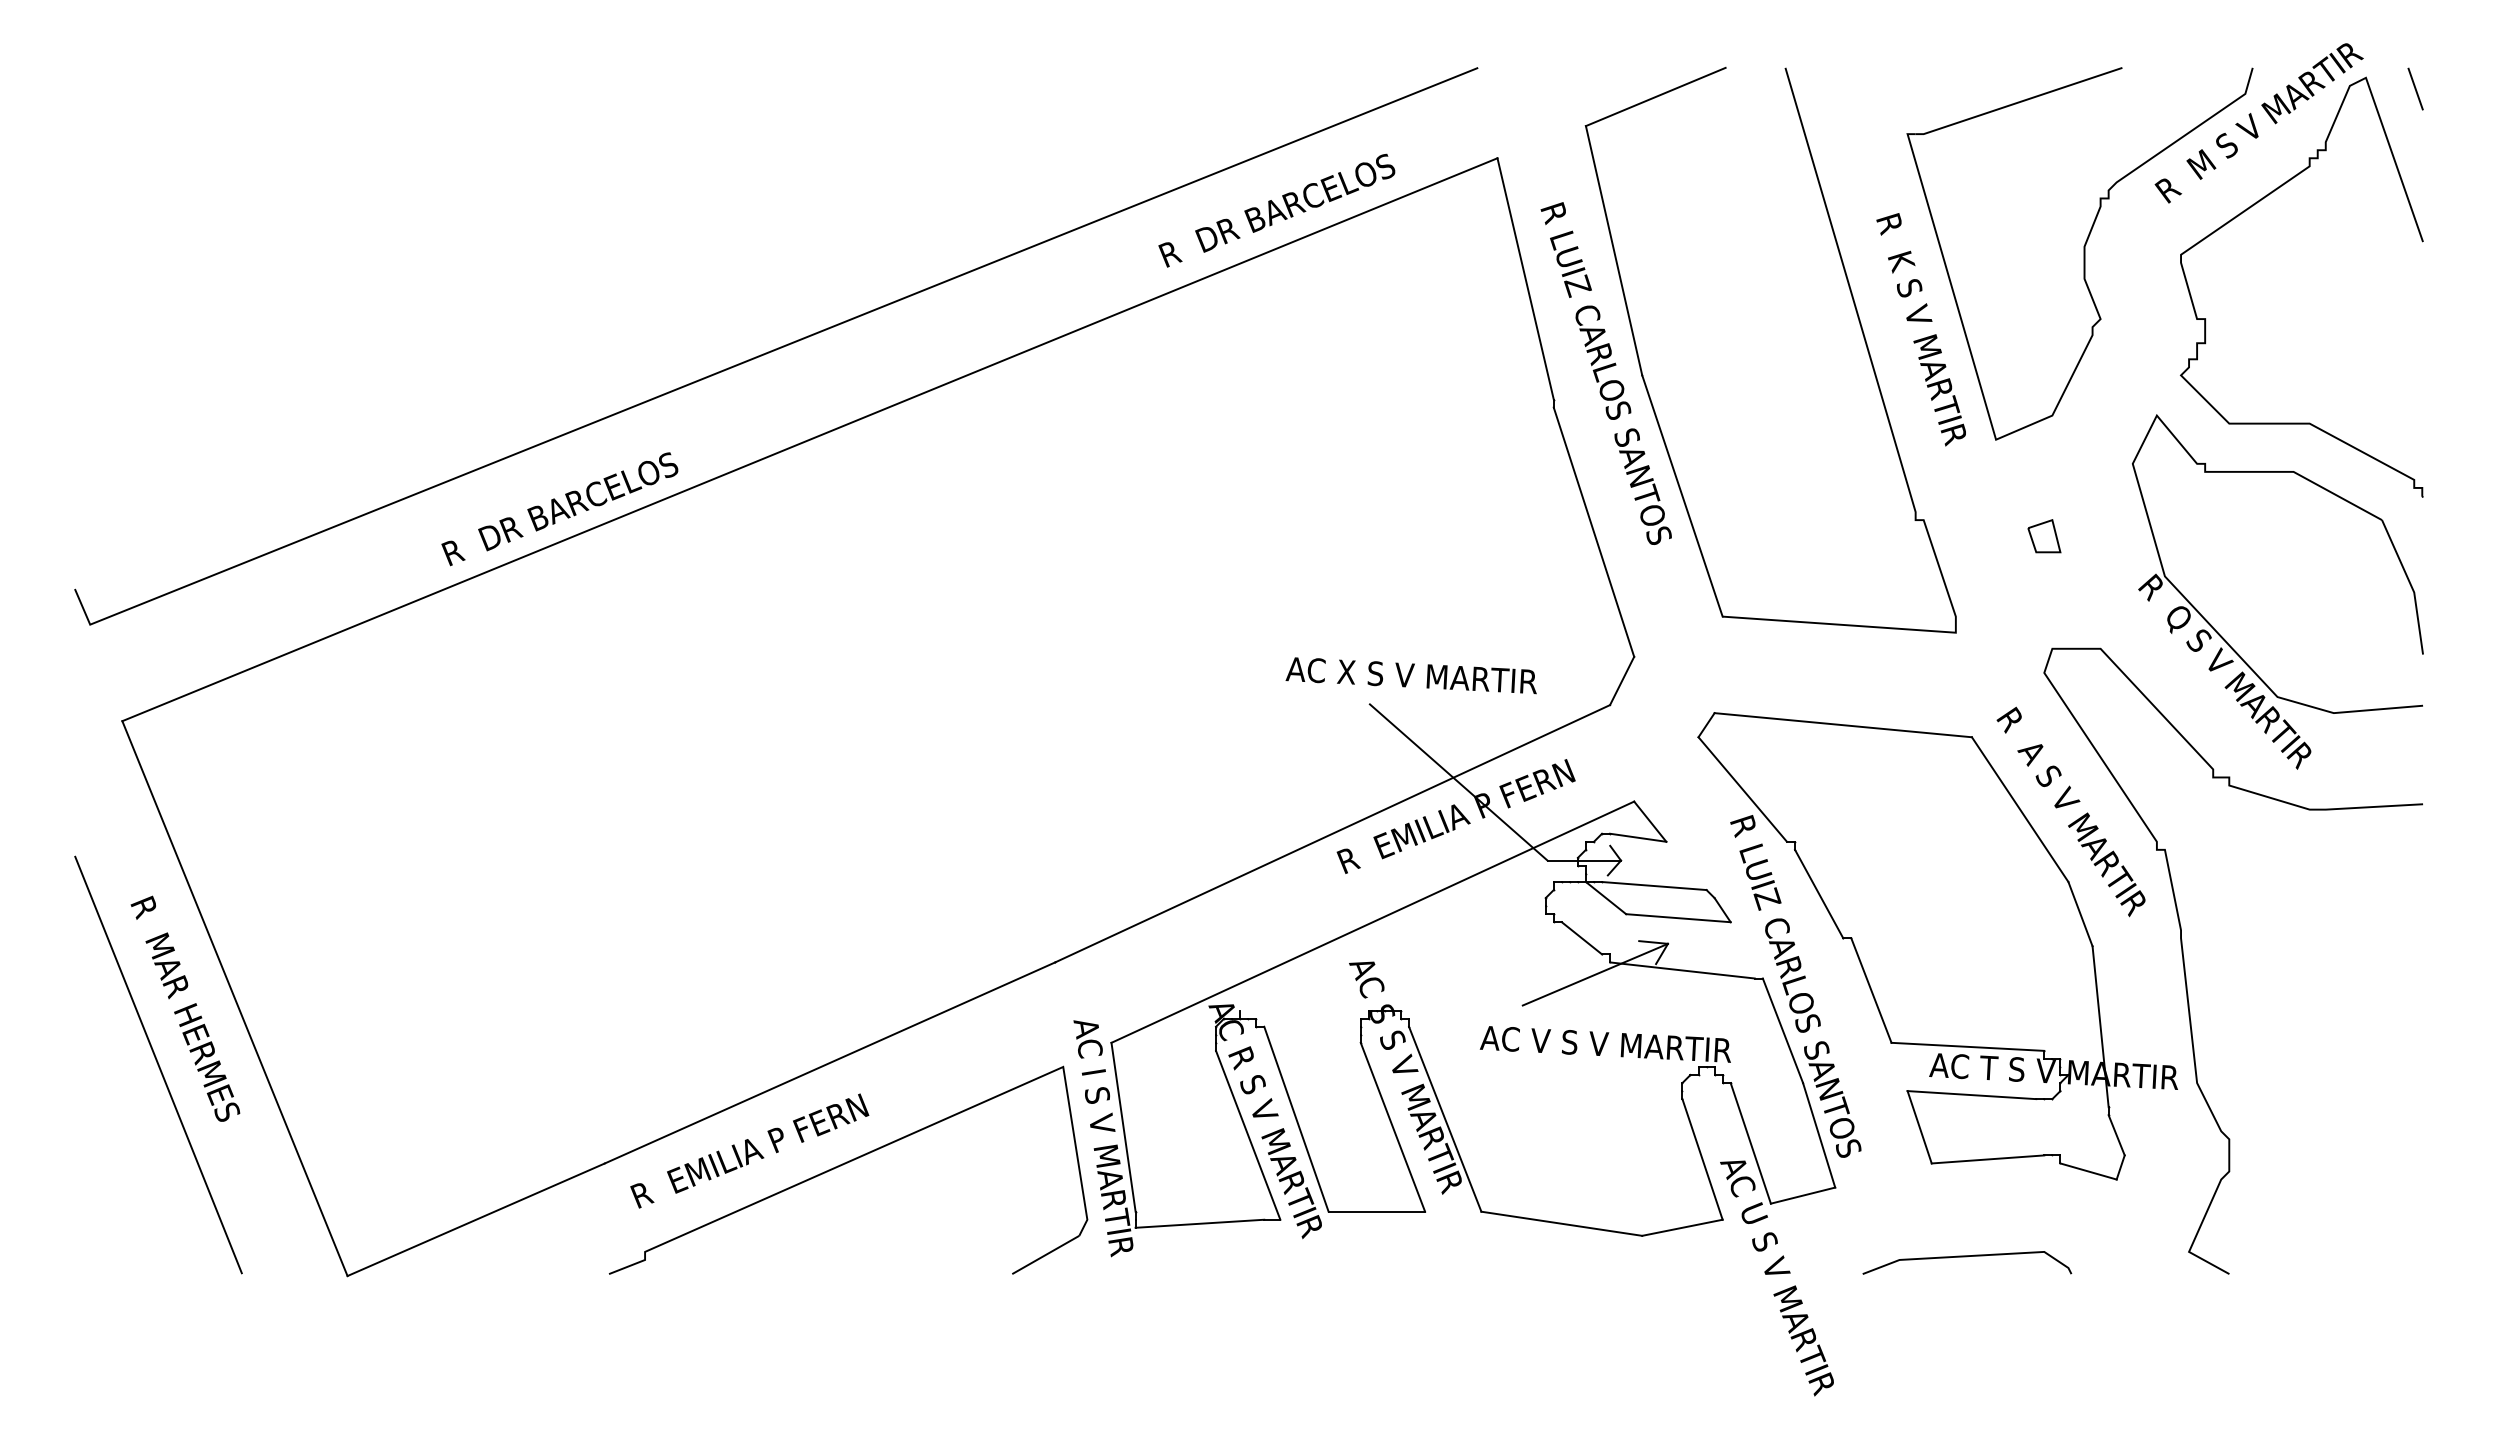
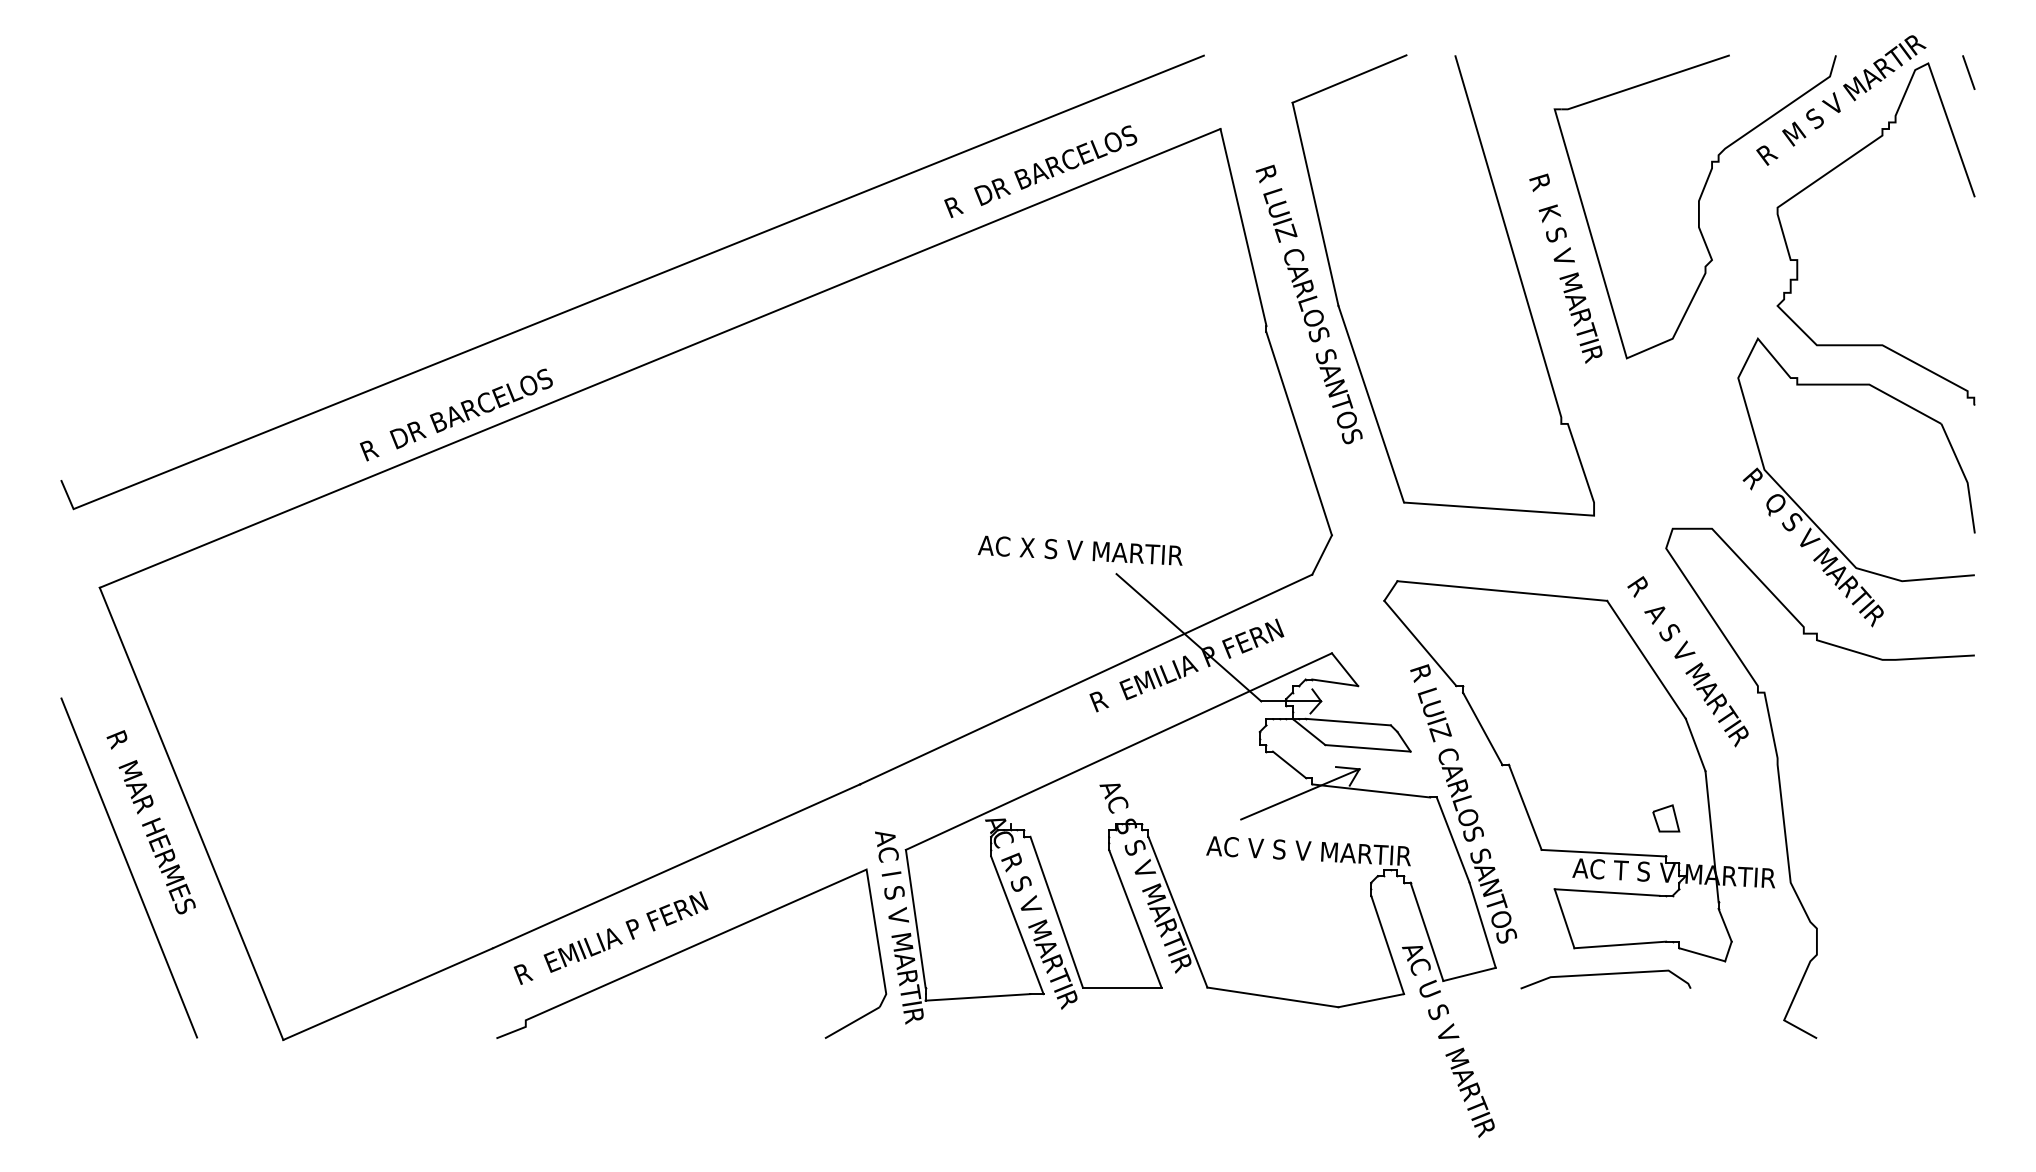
part: (2044, 536) -> (1666, 818), moved
text: (1410, 675) -> (1079, 550), moved
line: (1967, 1257) -> (1606, 975), moved

